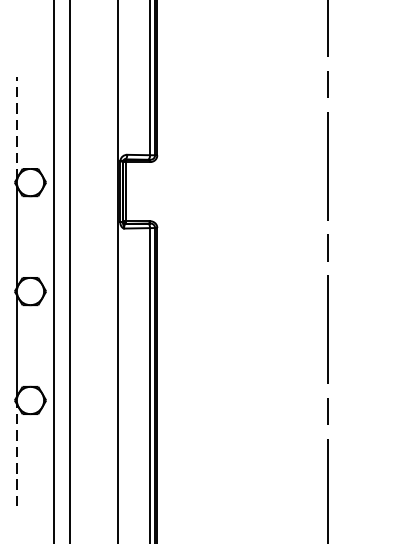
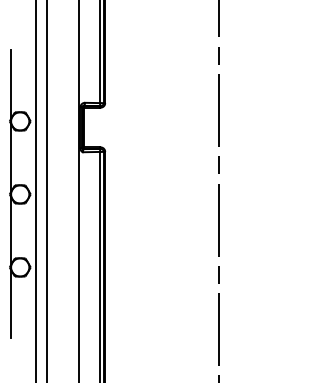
line: (15, 127) -> (10, 84), dashed -> solid
line: (15, 454) -> (10, 303), dashed -> solid

